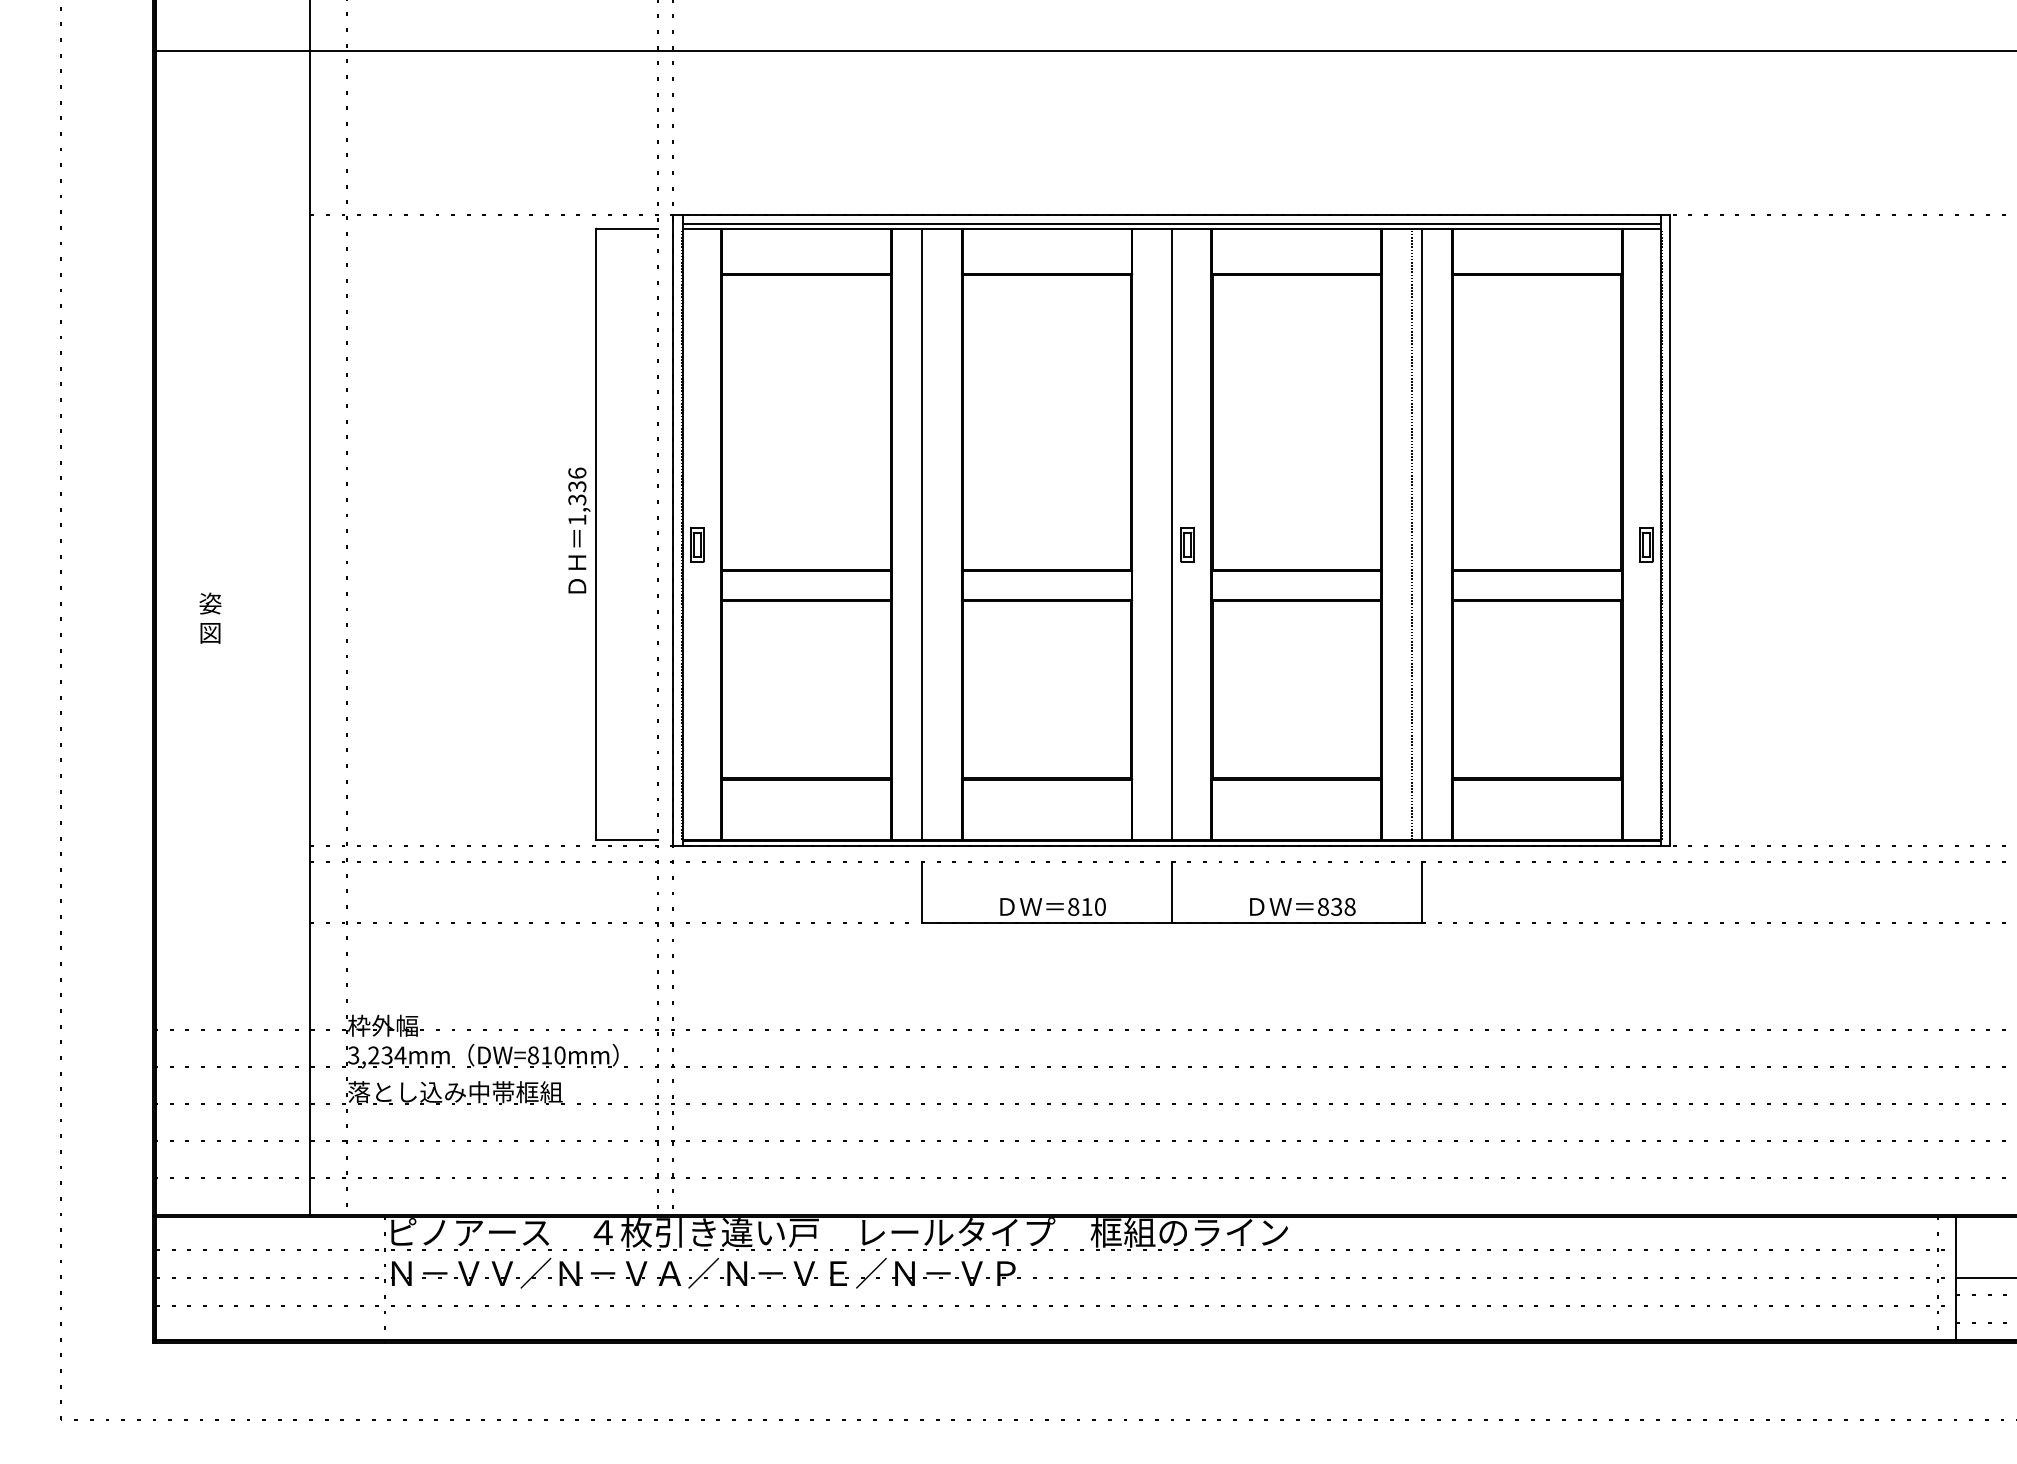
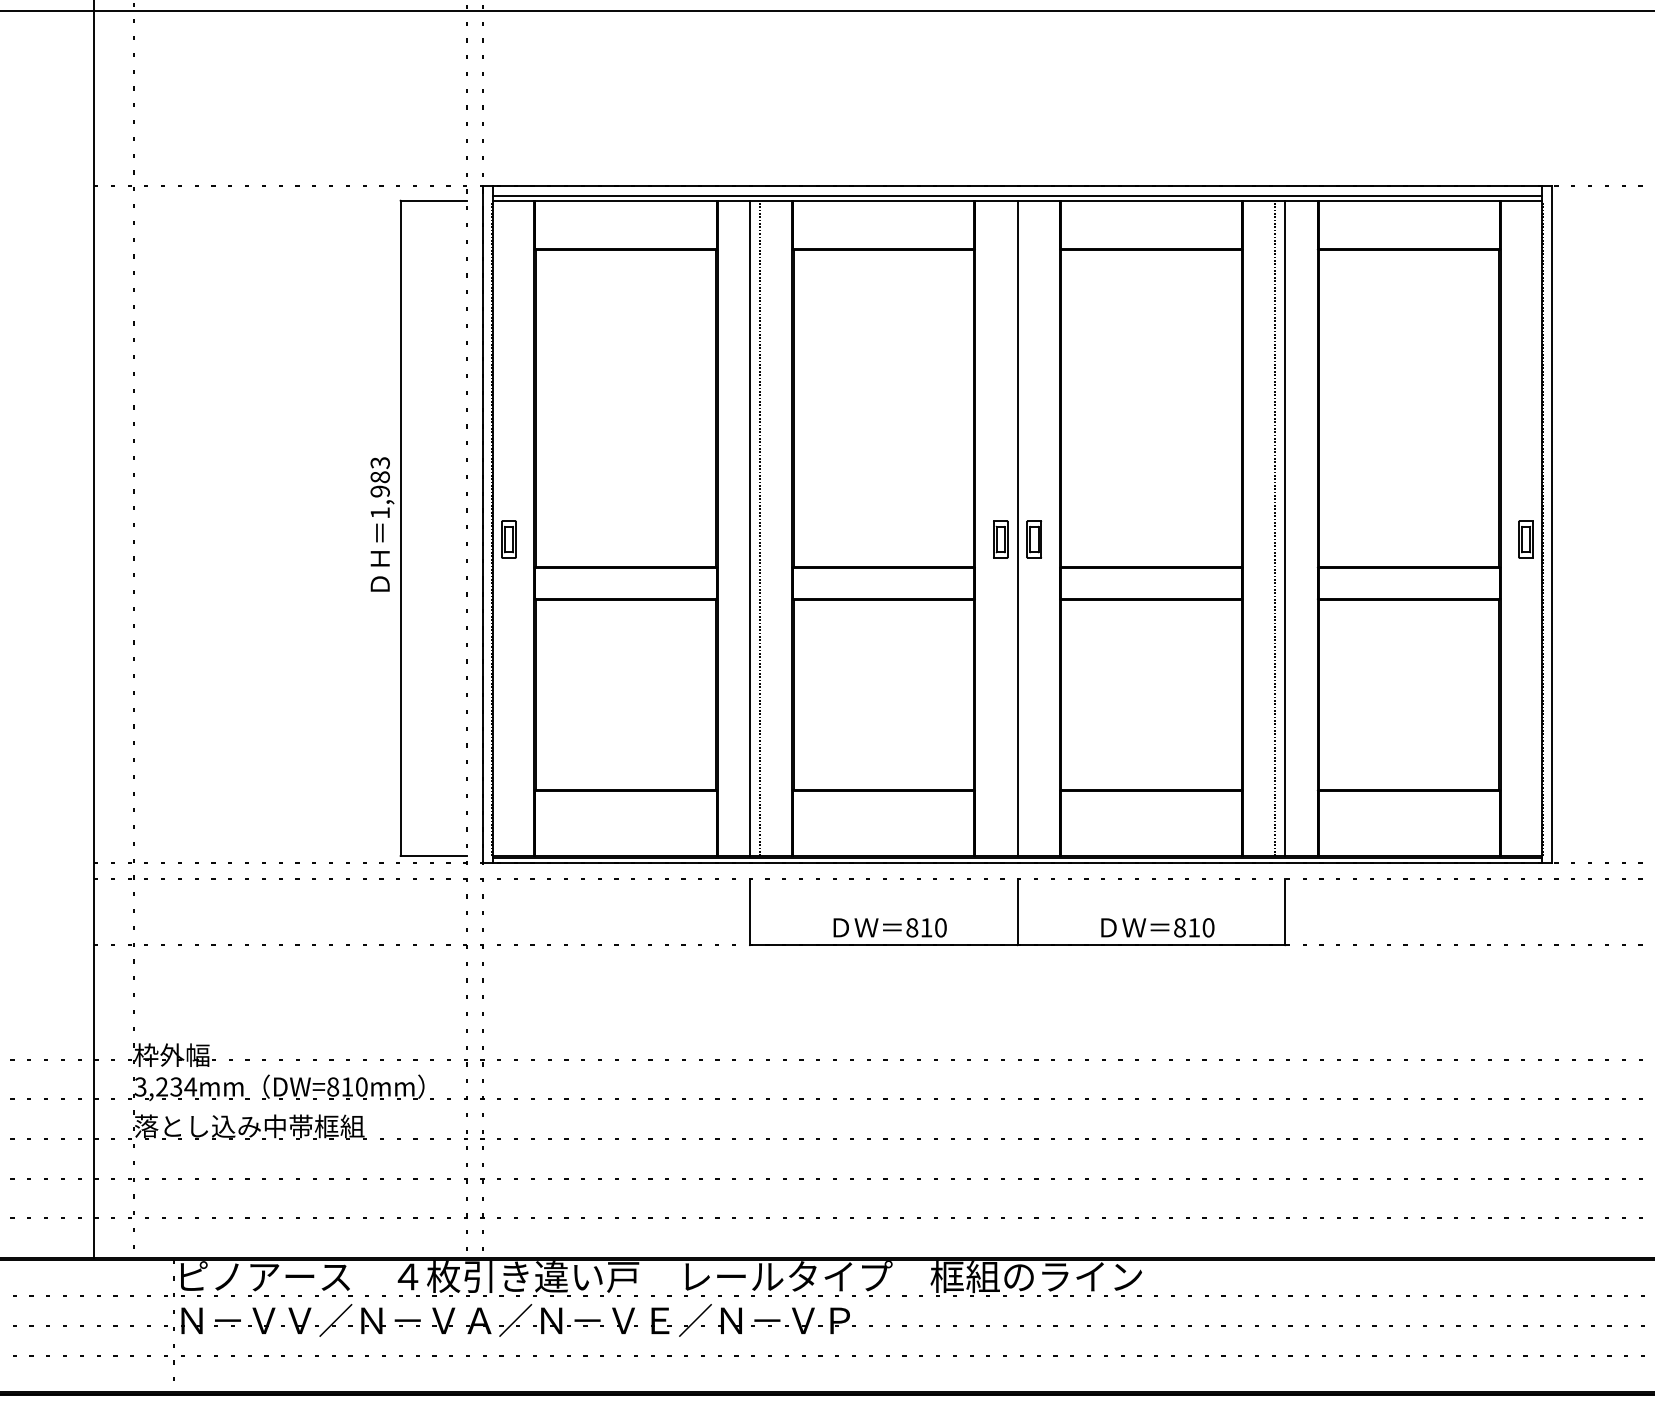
text: (577, 486) -> (380, 477), 1,336 -> 1,983
line: (931, 533) -> (759, 527), added
part: (1156, 544) -> (1001, 539), added
text: (1343, 906) -> (1201, 927), 838 -> 810

